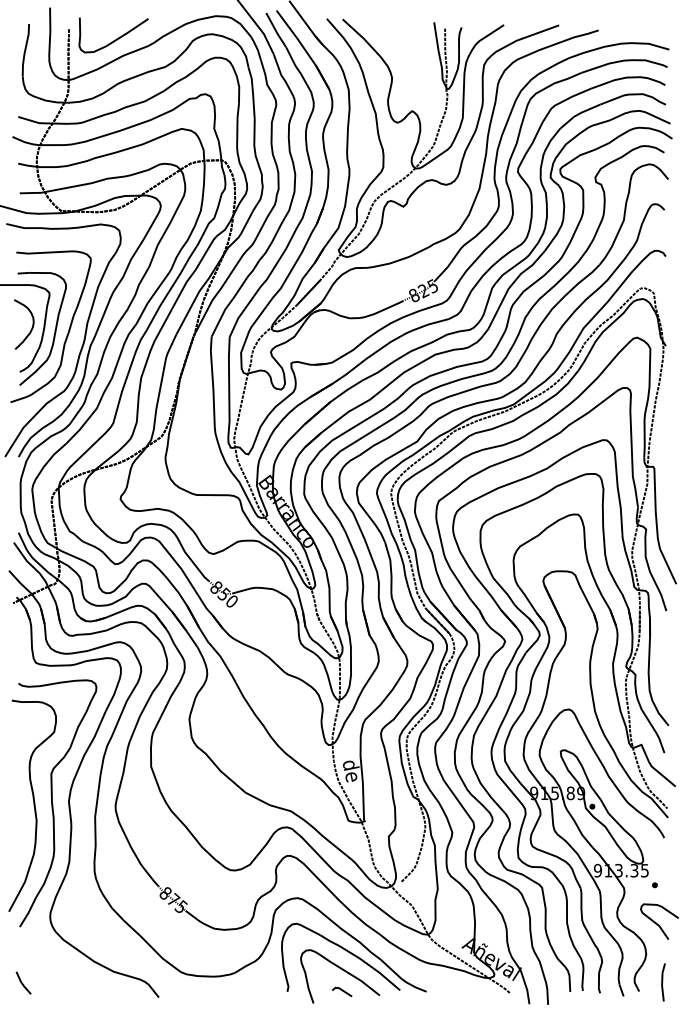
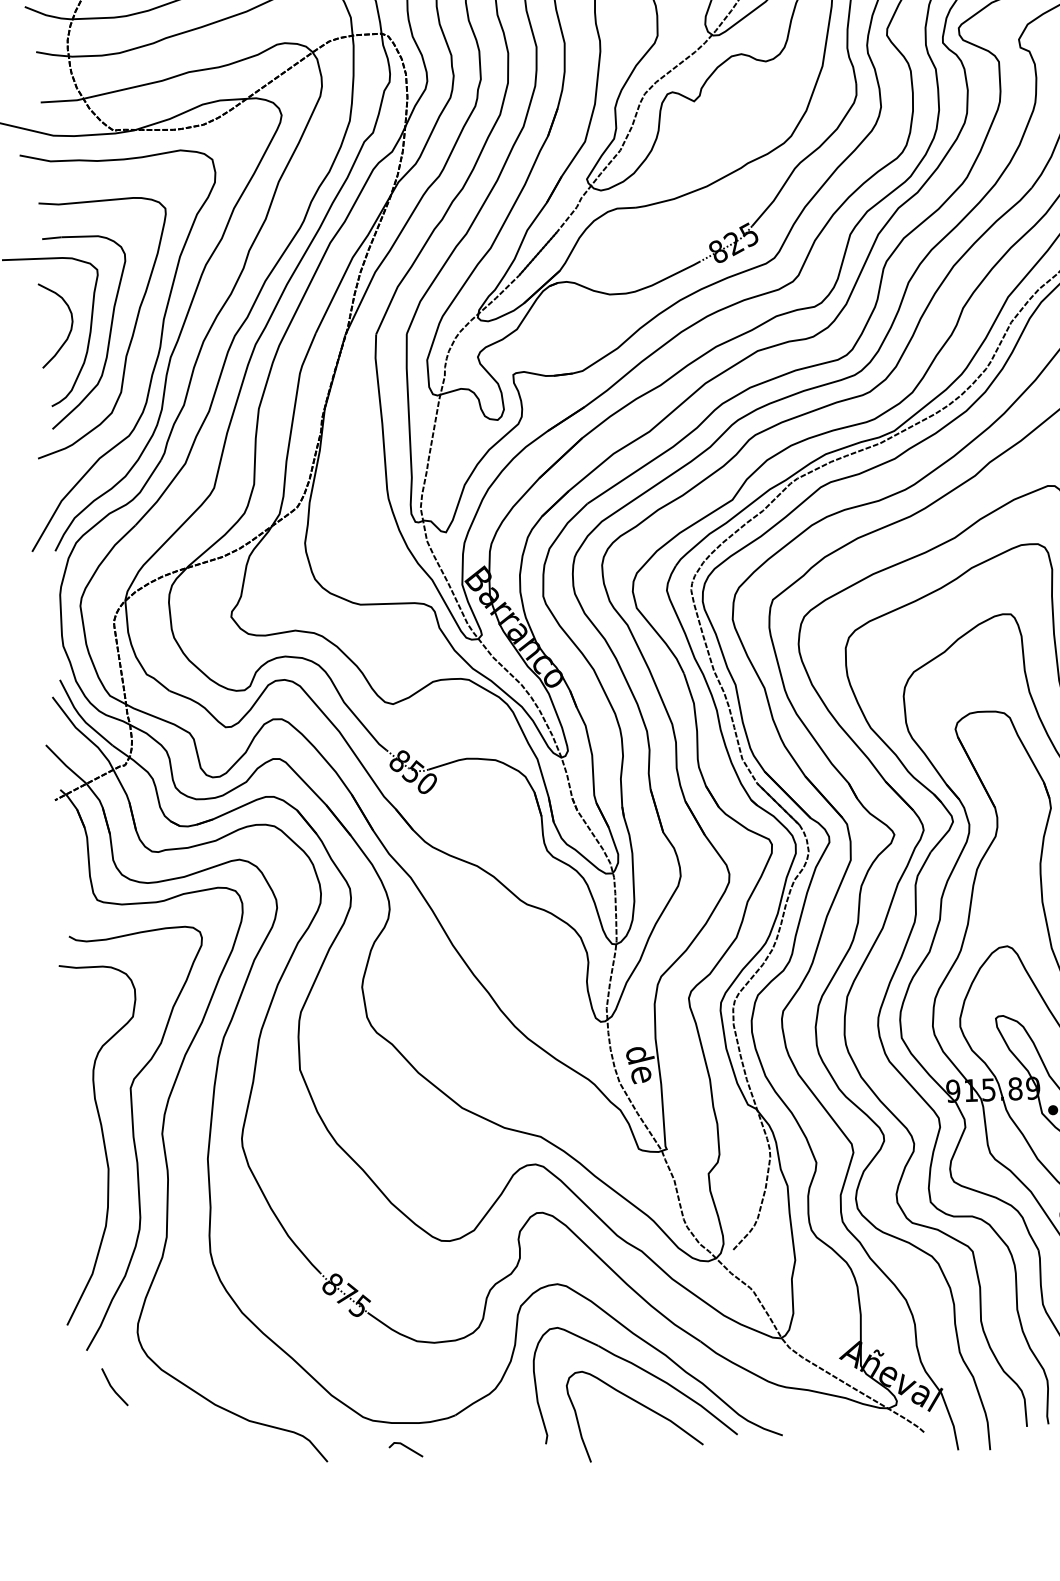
line: (22, 982) -> (112, 1386), moved
line: (342, 991) -> (406, 1448), moved

